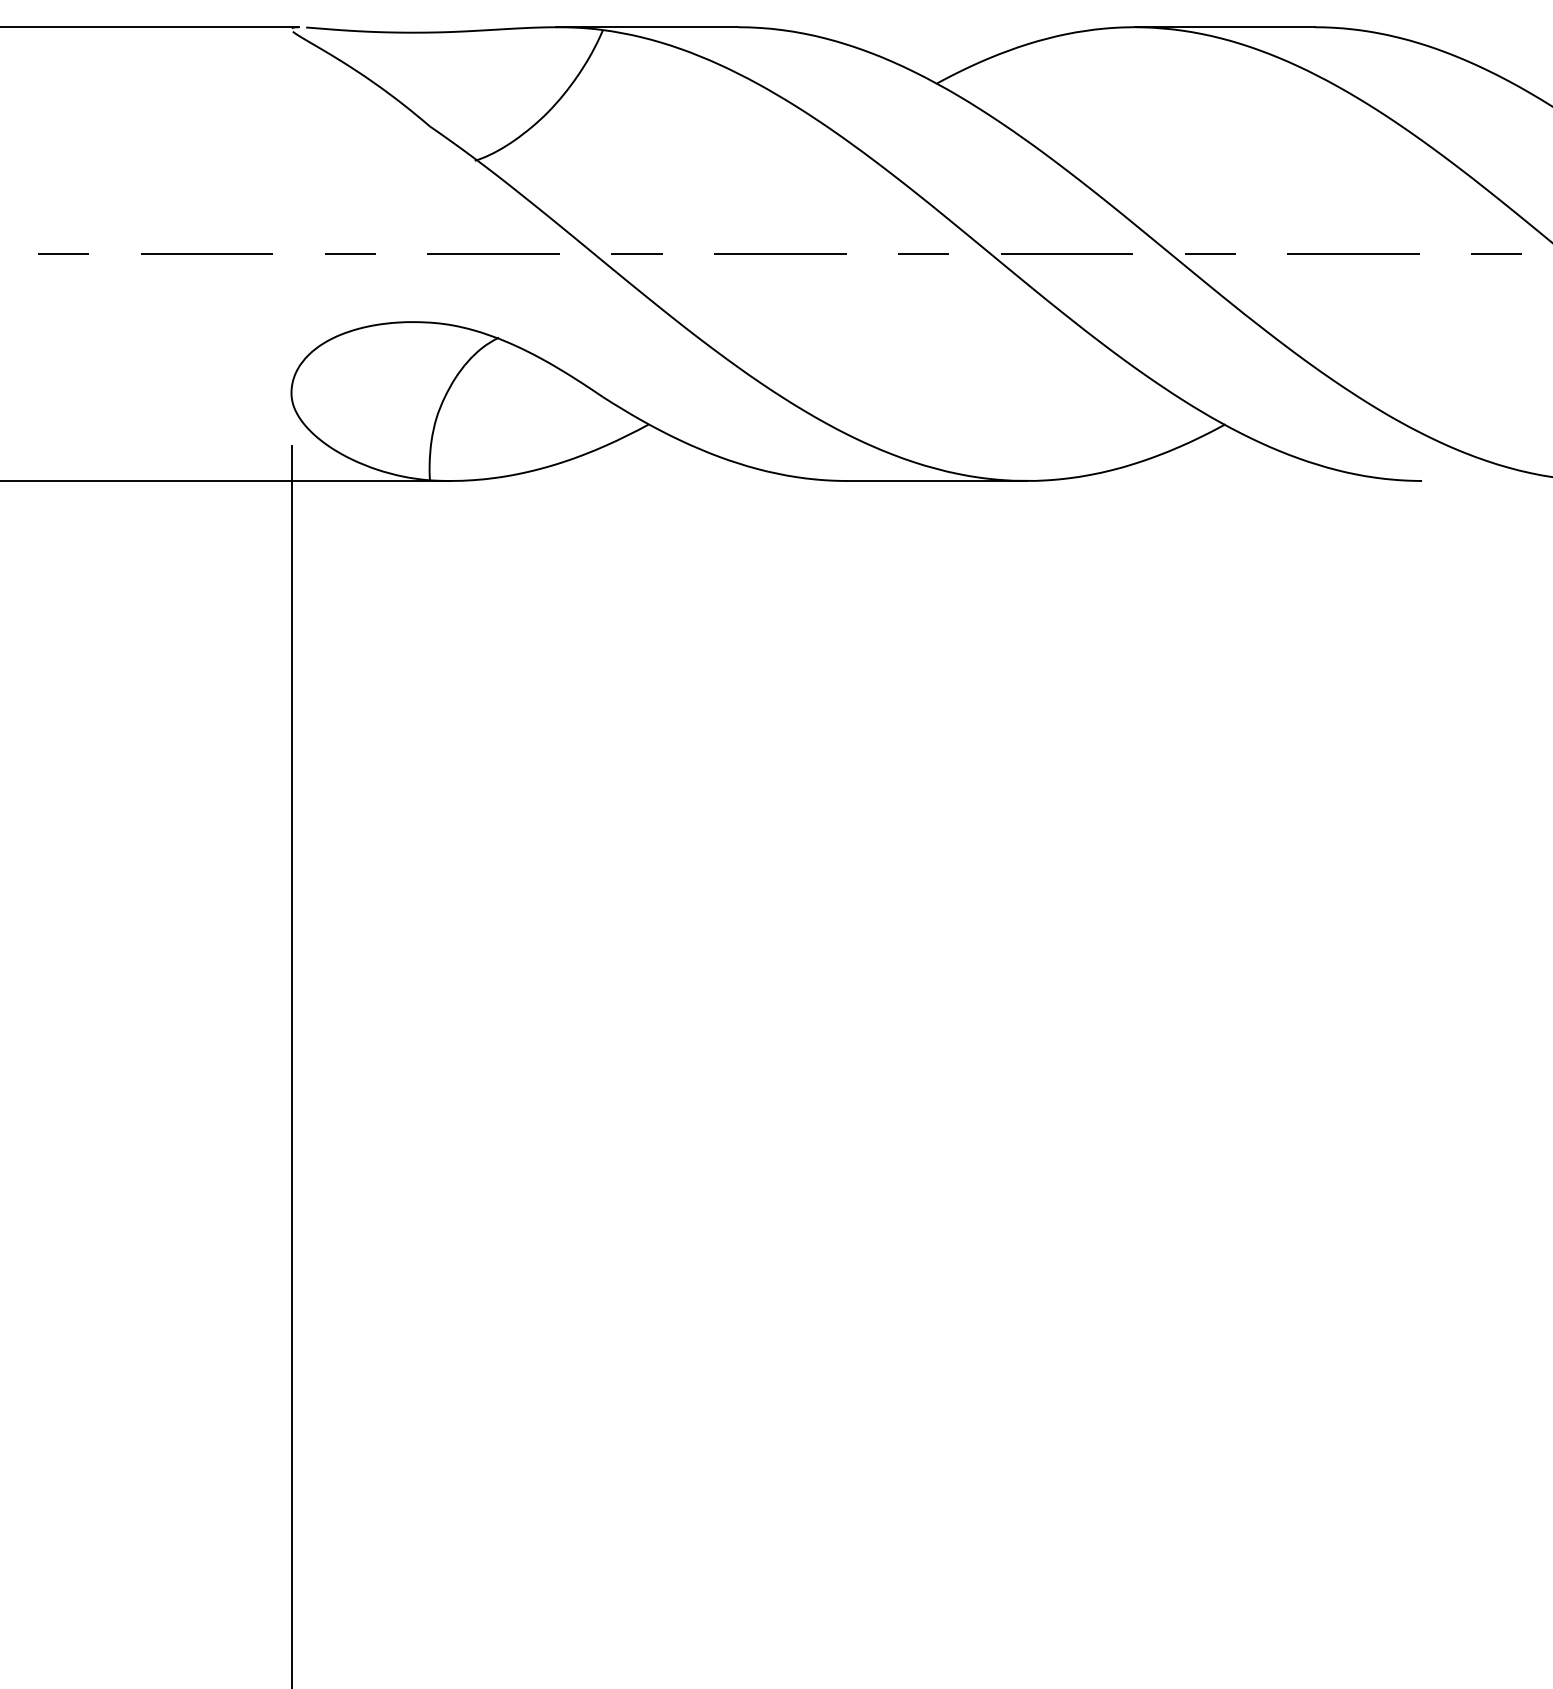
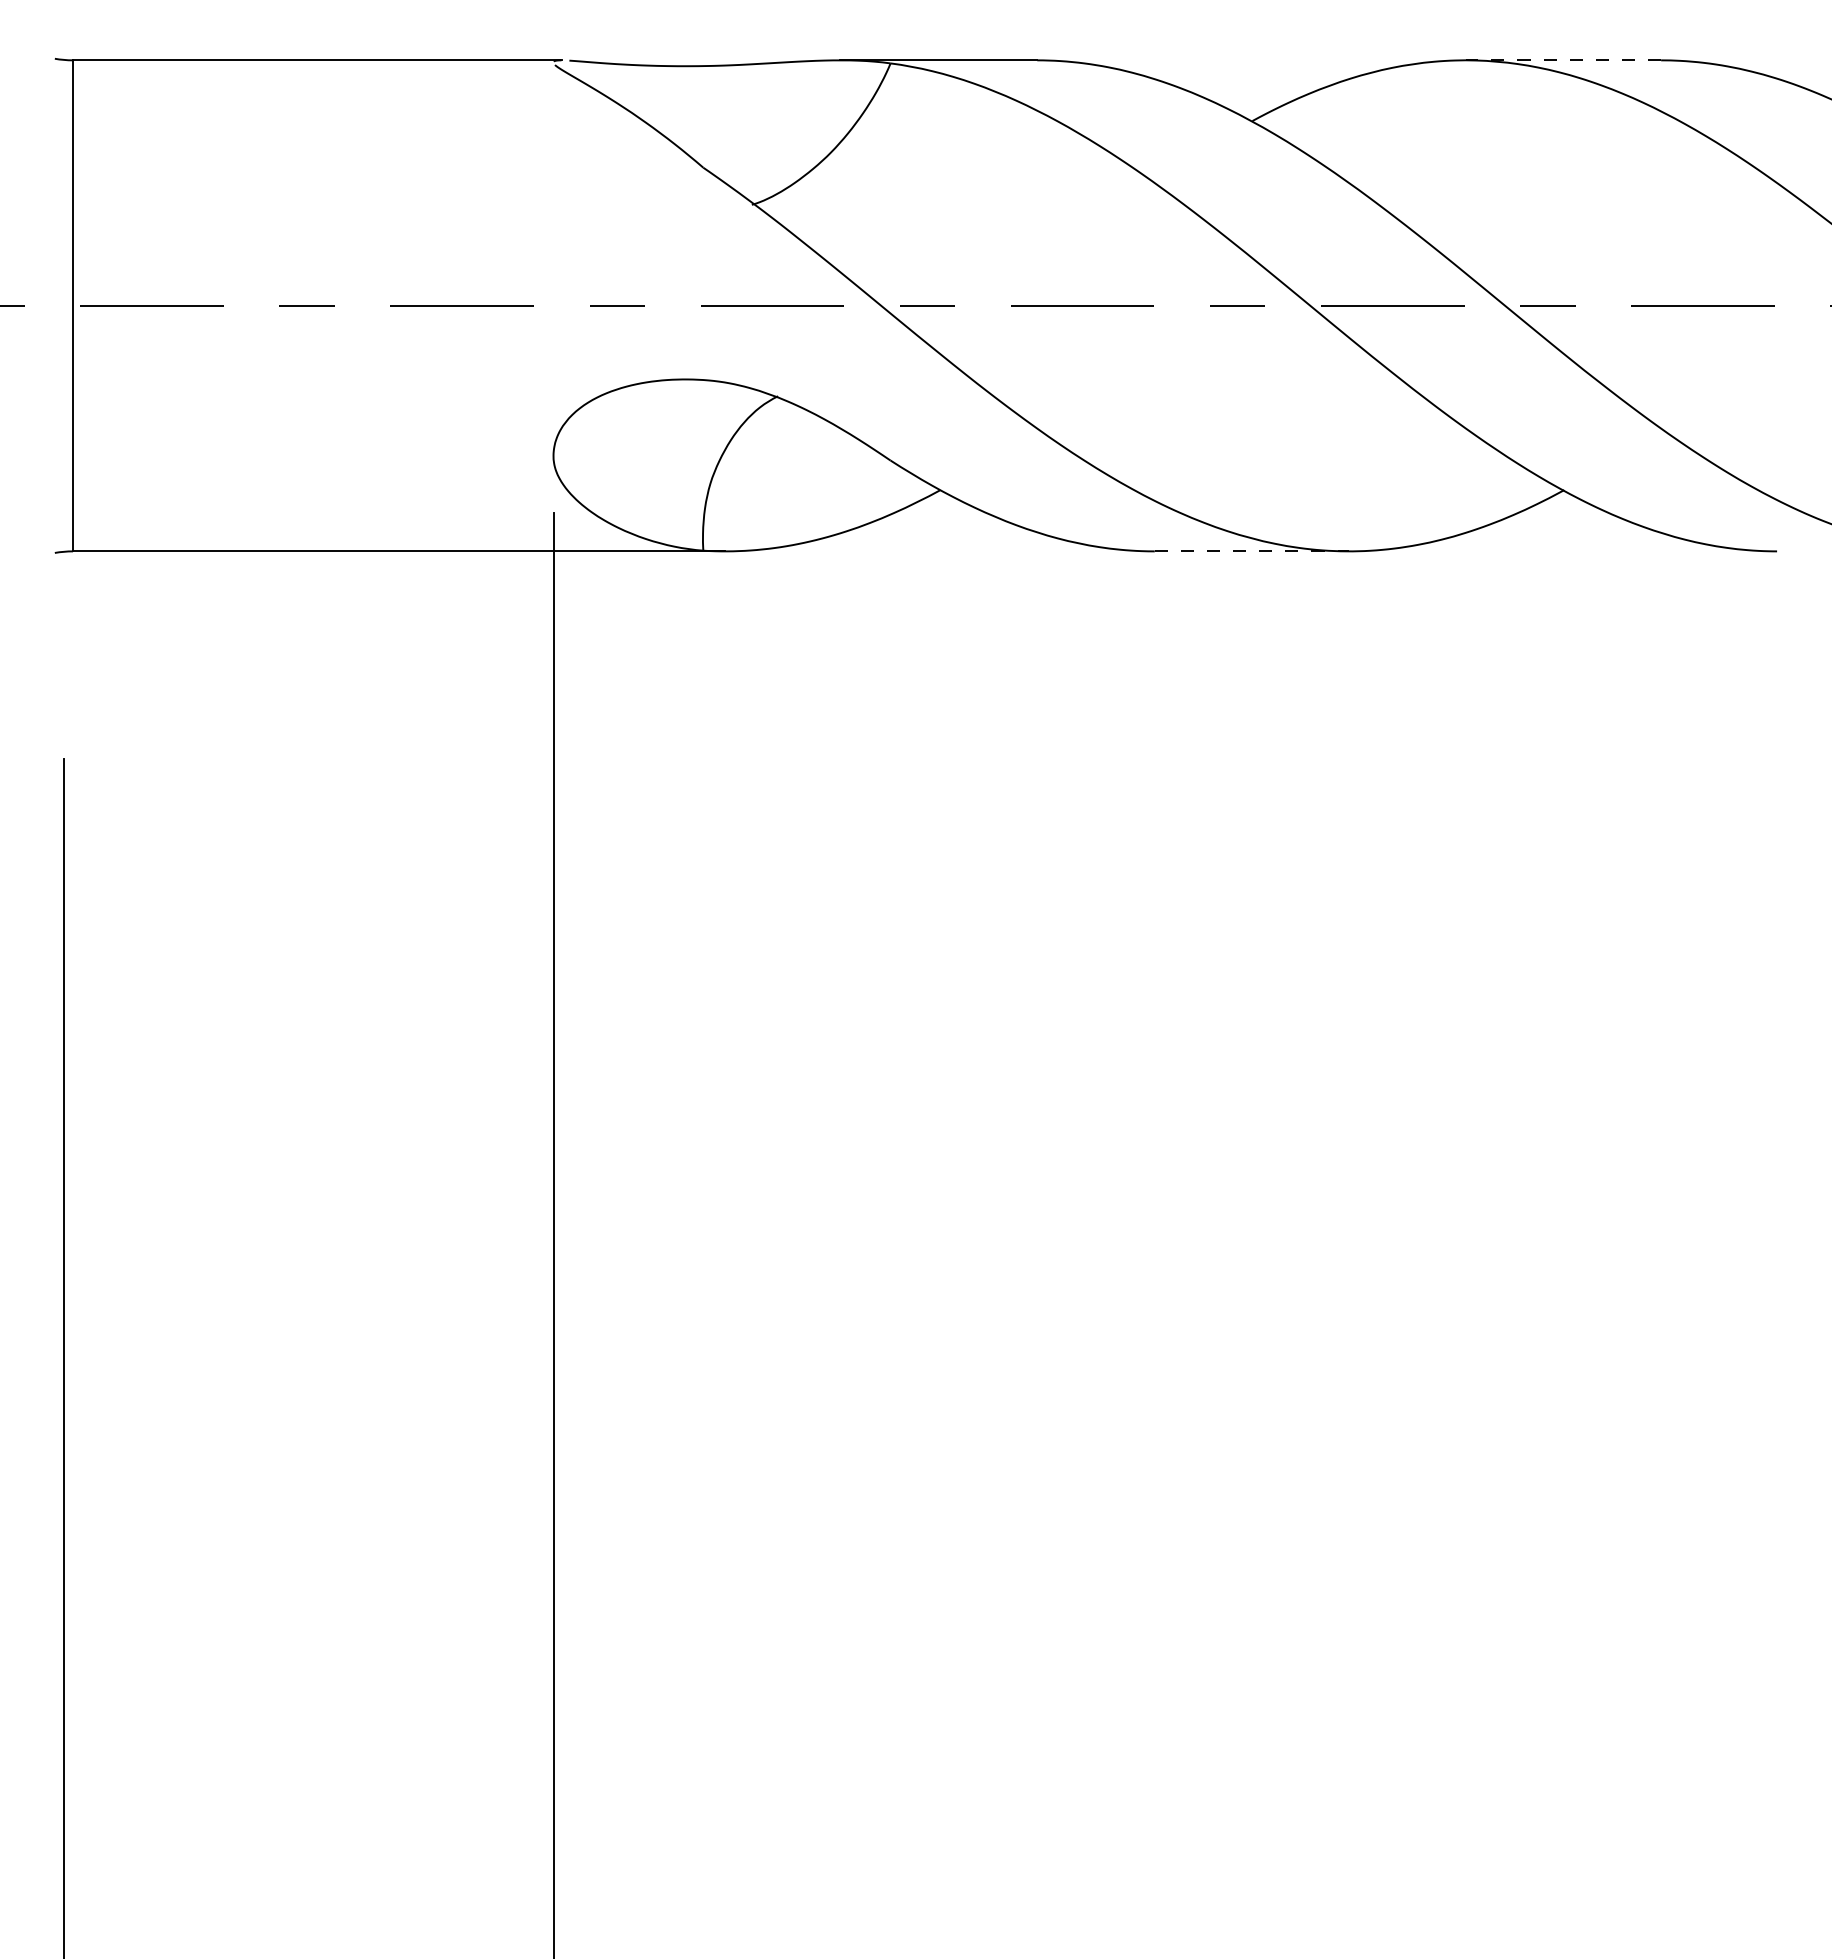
line: (1224, 27) -> (1563, 60), solid -> dashed
line: (937, 481) -> (1252, 551), solid -> dashed

